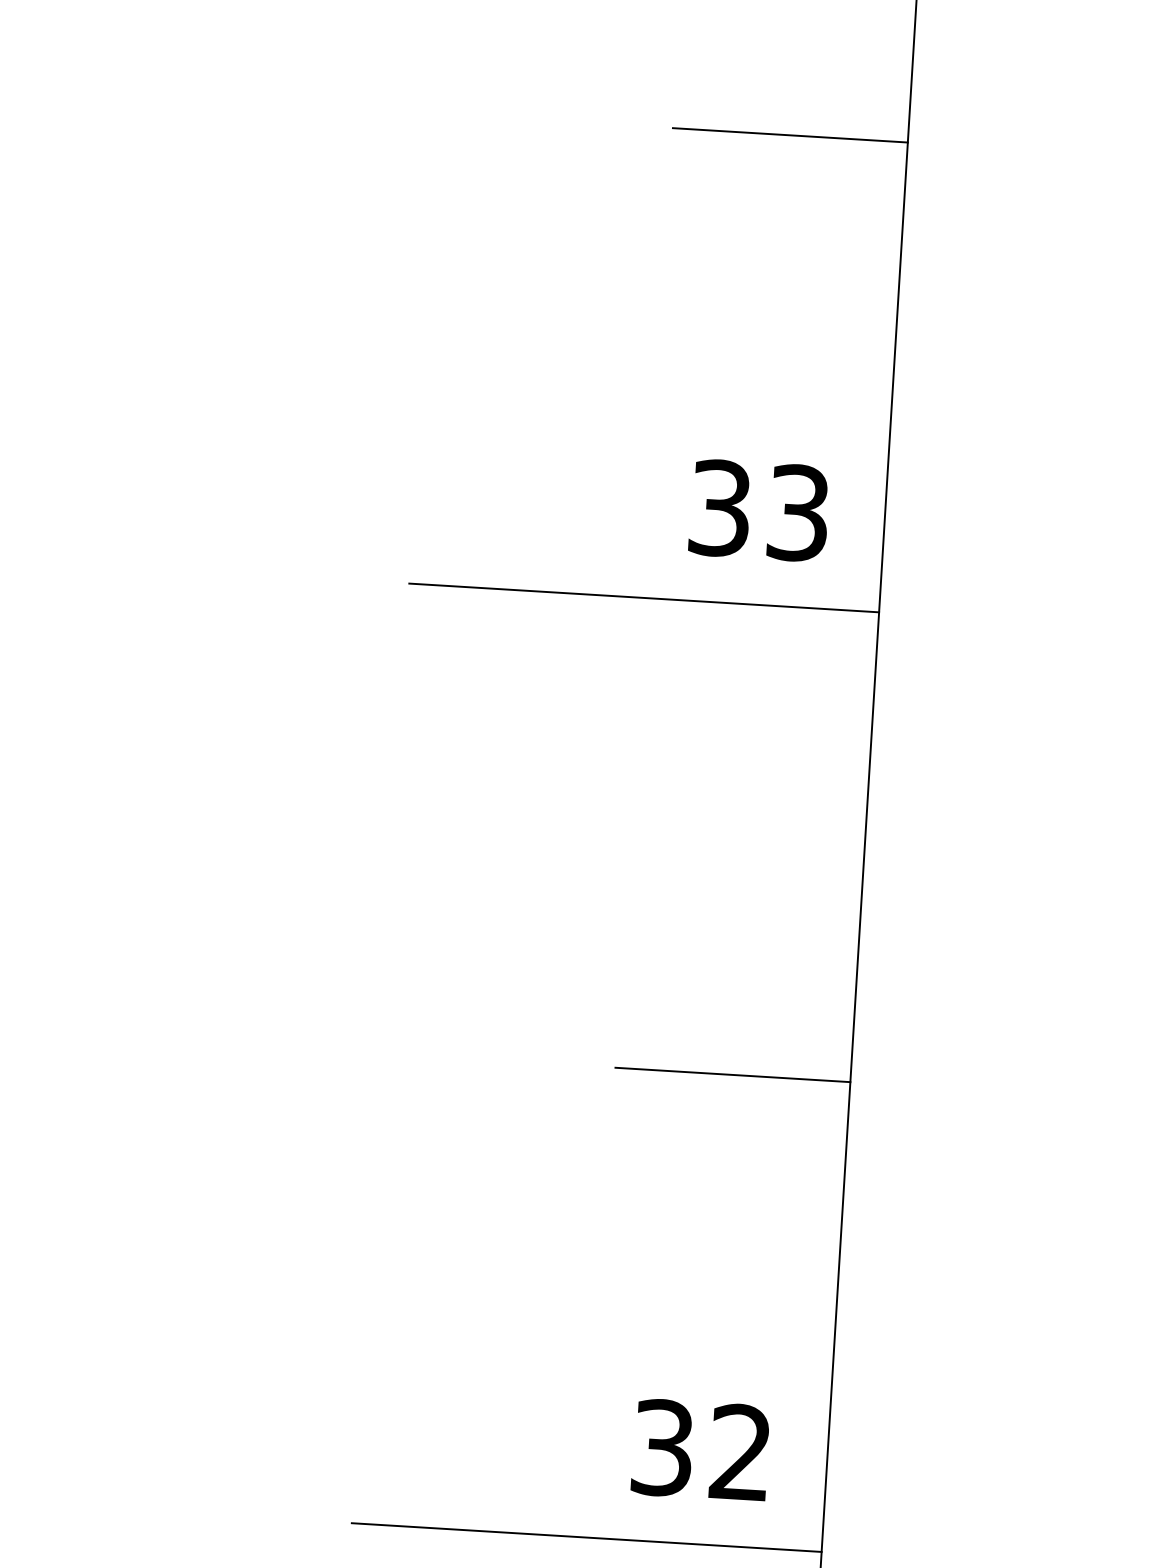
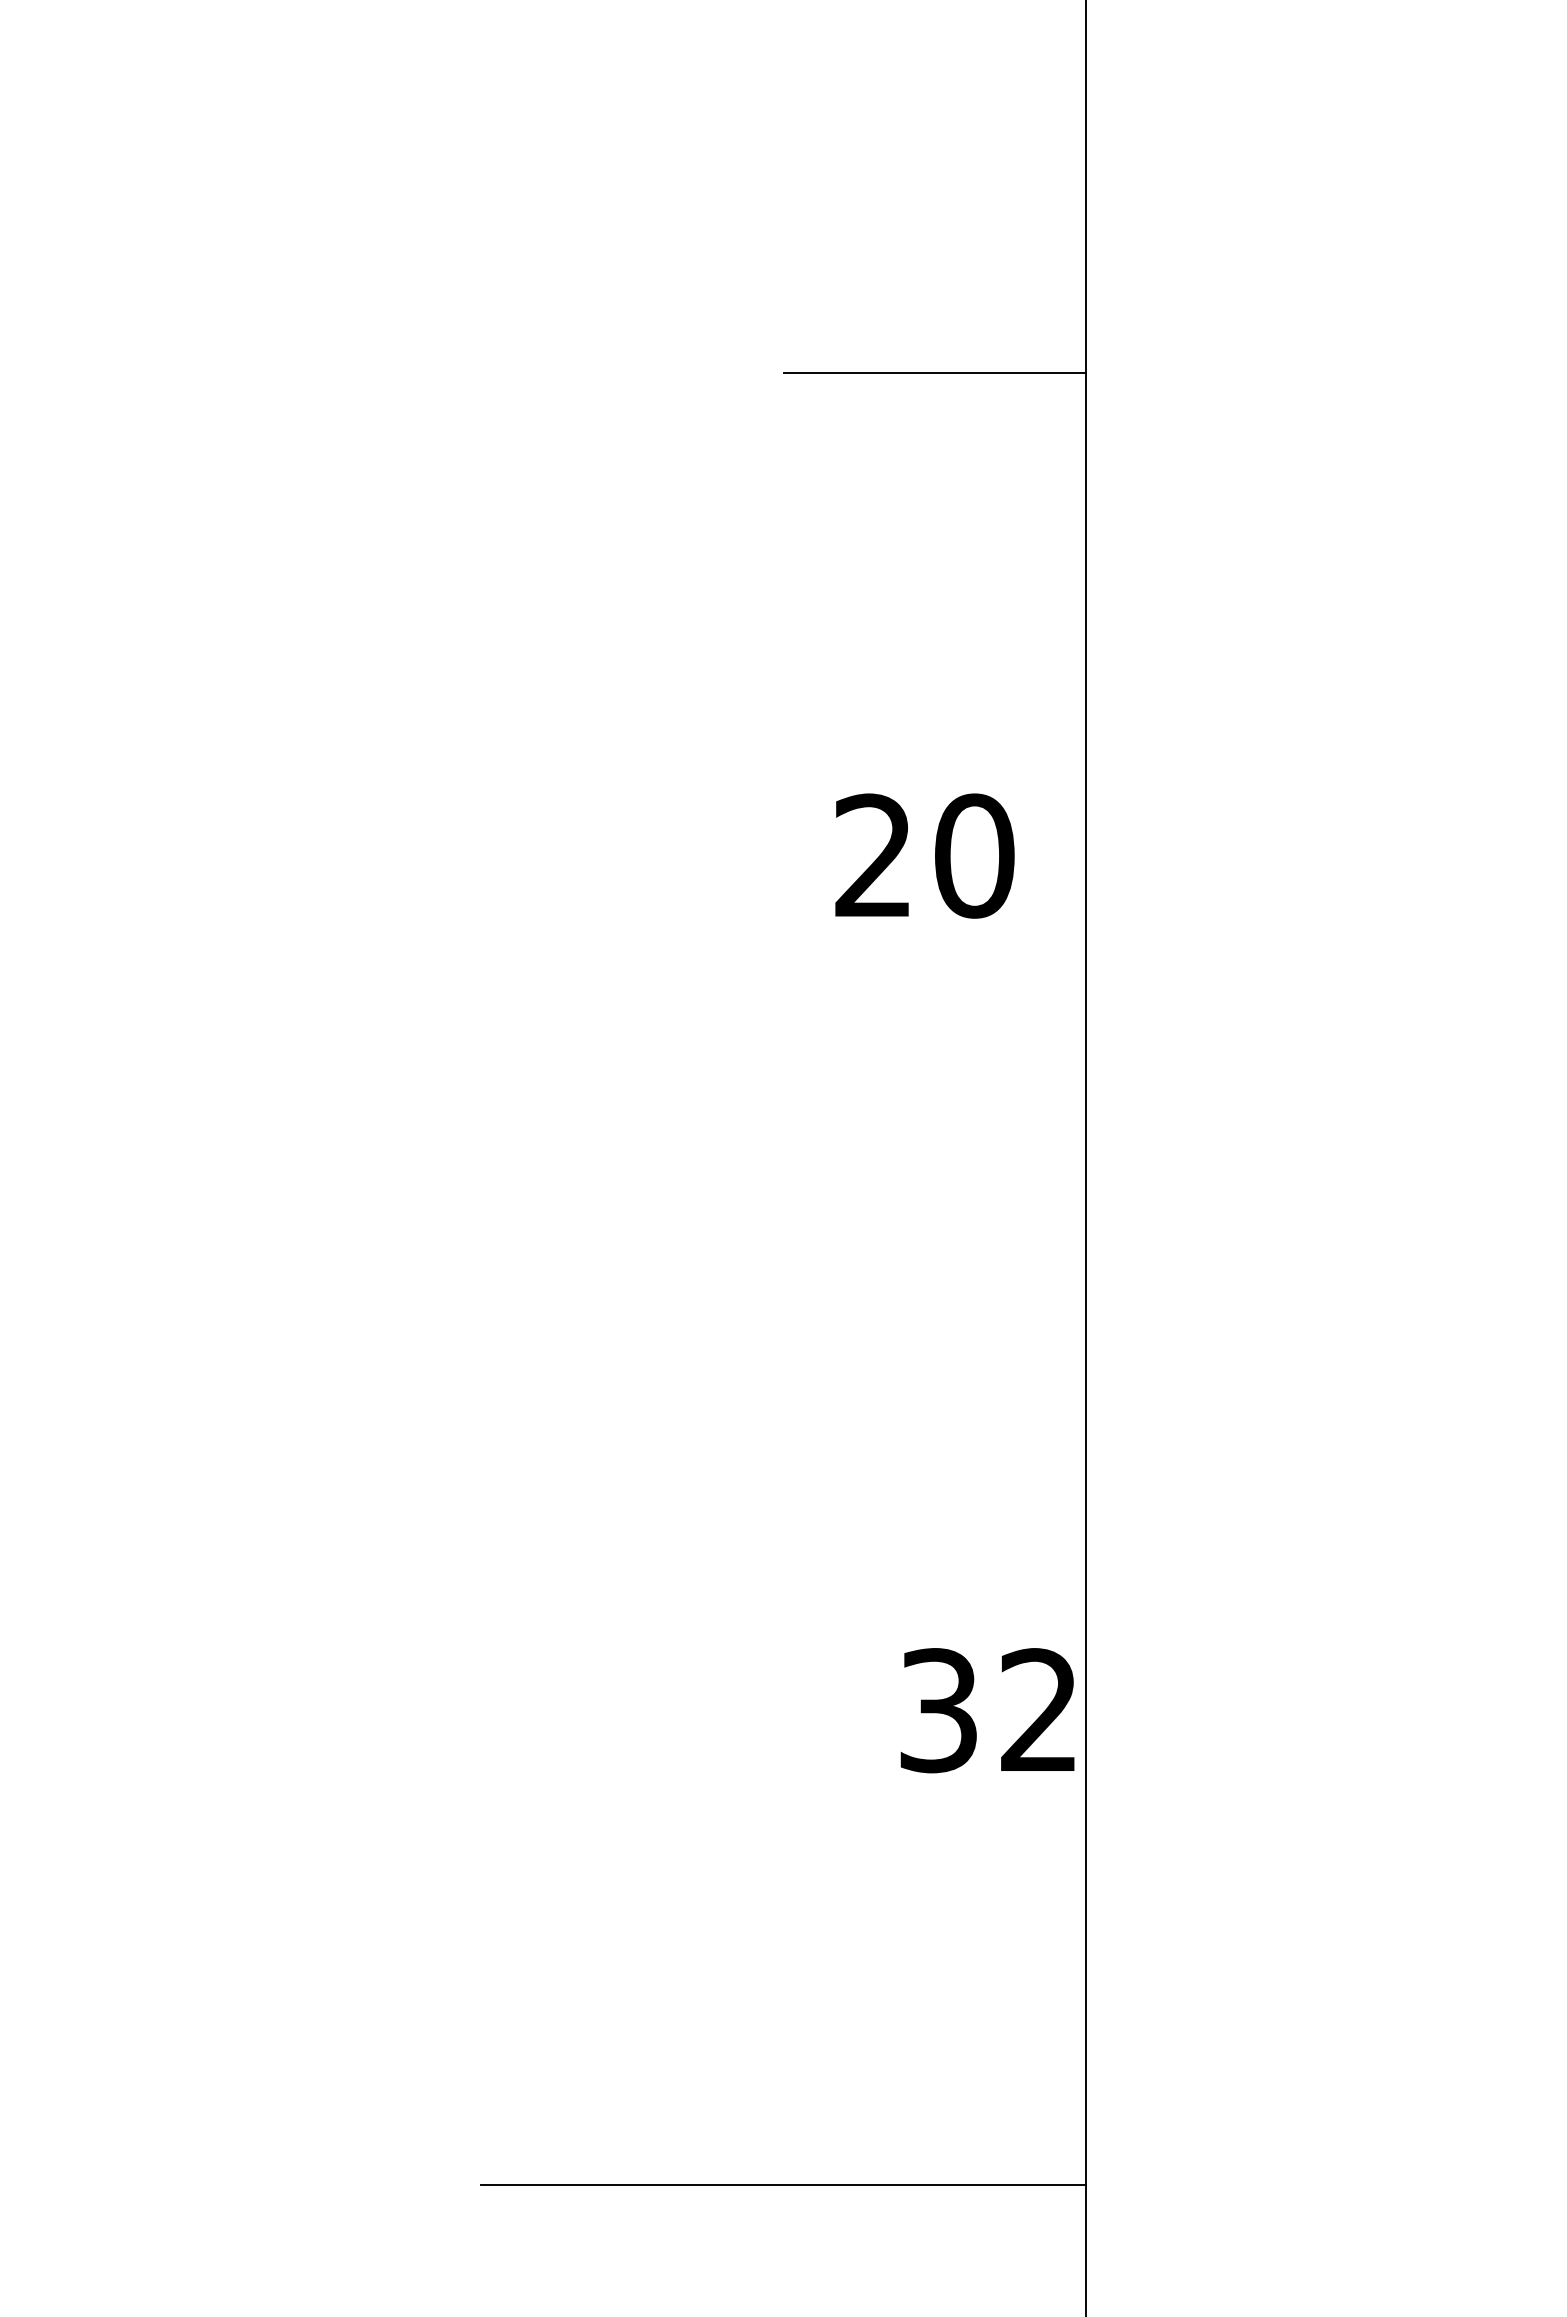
text: (759, 510) -> (924, 855), 33 -> 20
line: (644, 597) -> (783, 976), removed
line: (732, 1075) -> (934, 1581), removed
text: (700, 1450) -> (987, 1710), moved

